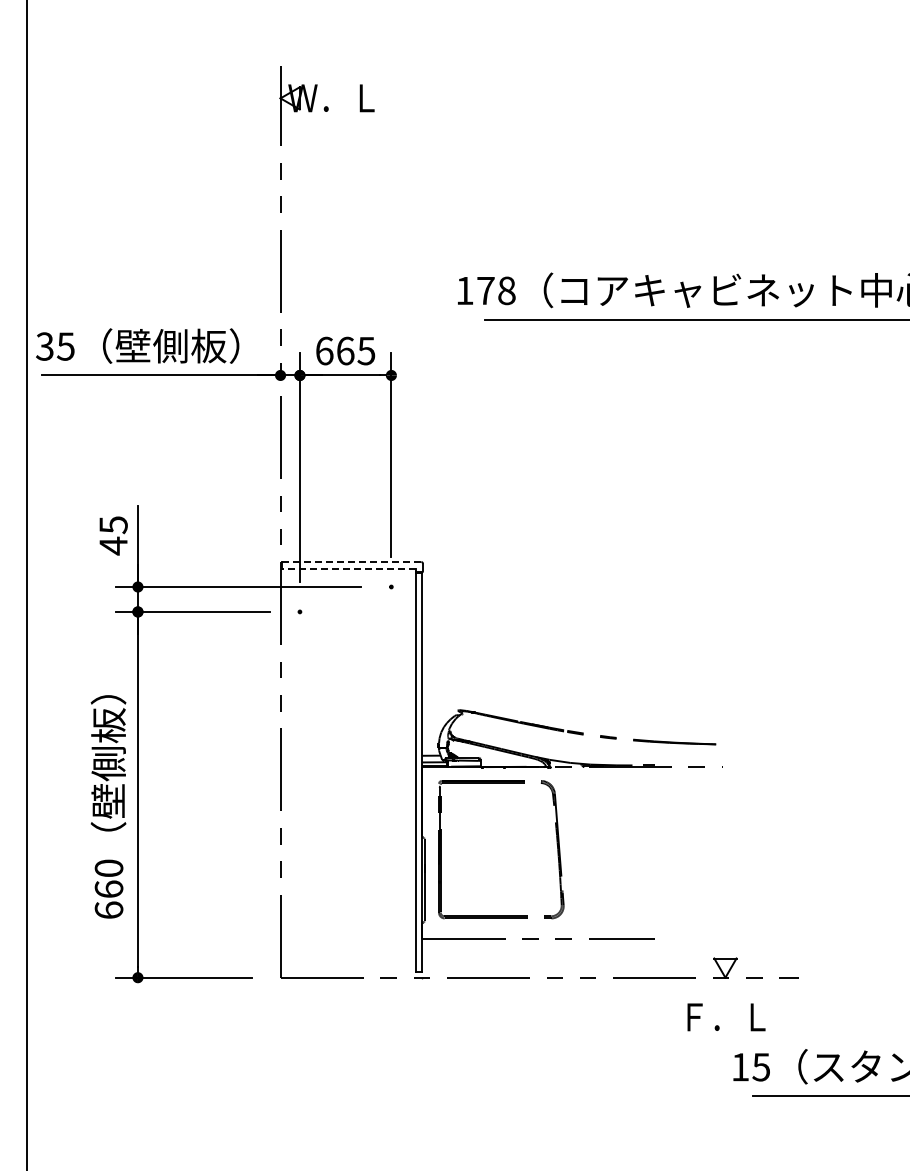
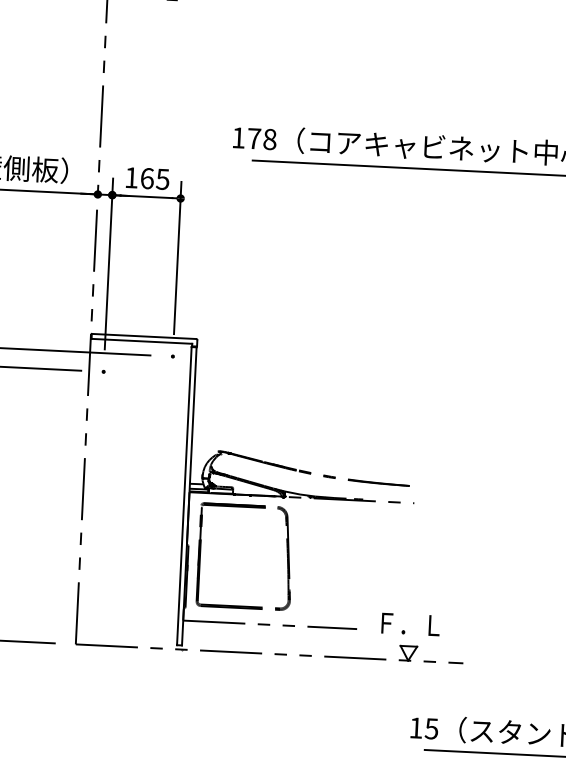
text: (324, 350) -> (131, 177), 665 -> 165
line: (351, 562) -> (144, 336), dashed -> solid
line: (348, 568) -> (141, 341), dashed -> solid
text: (726, 1017) -> (410, 624), moved

